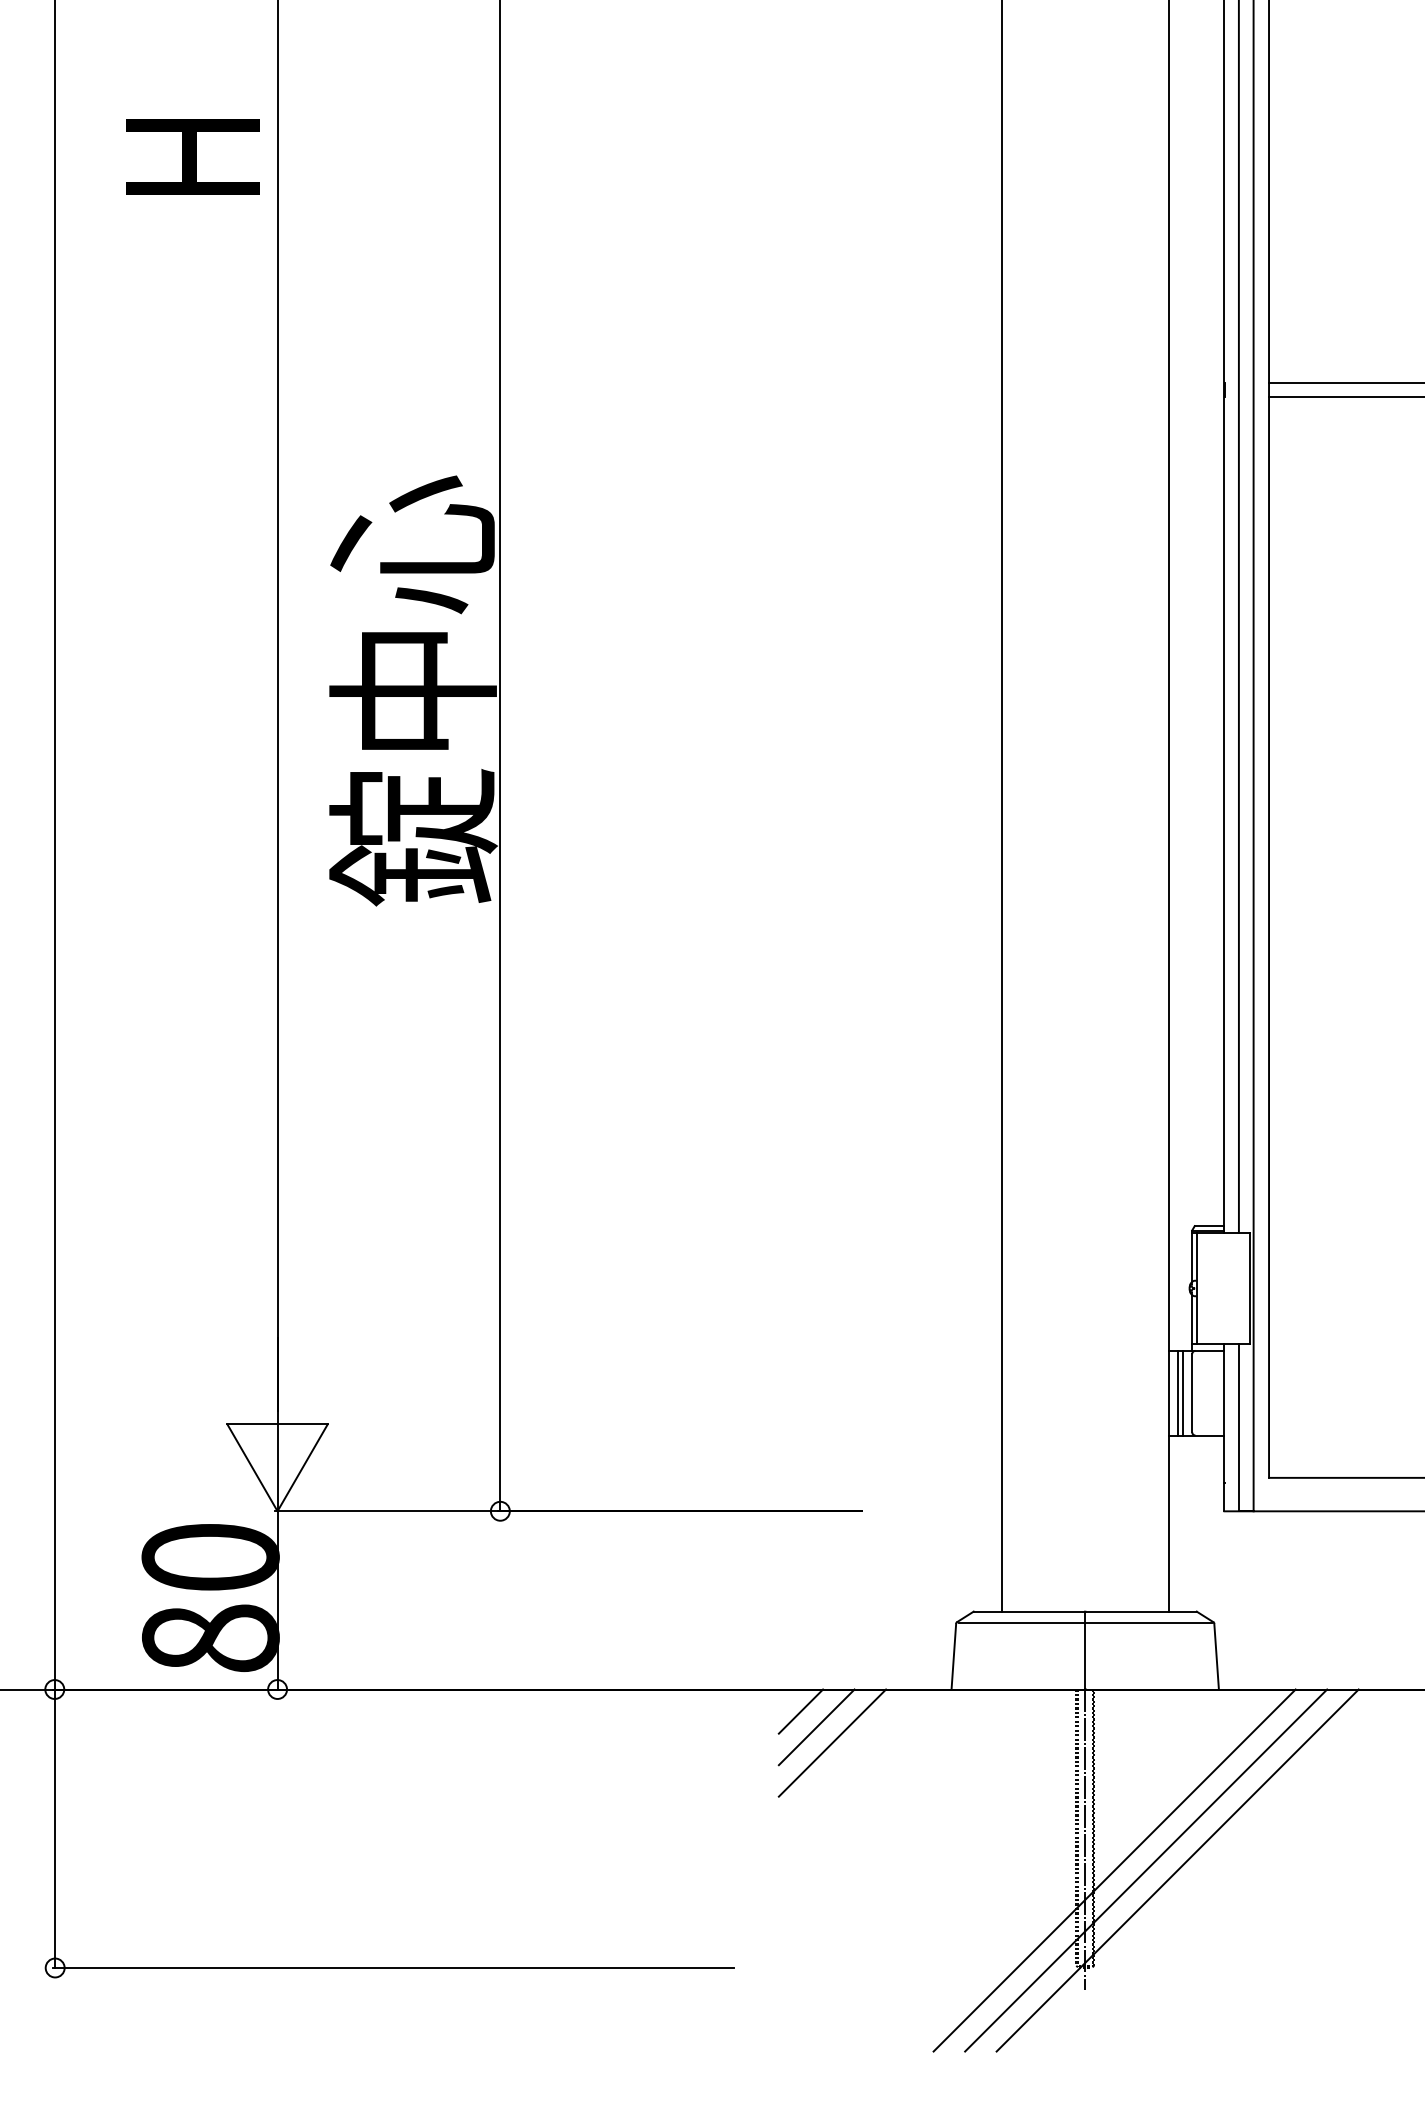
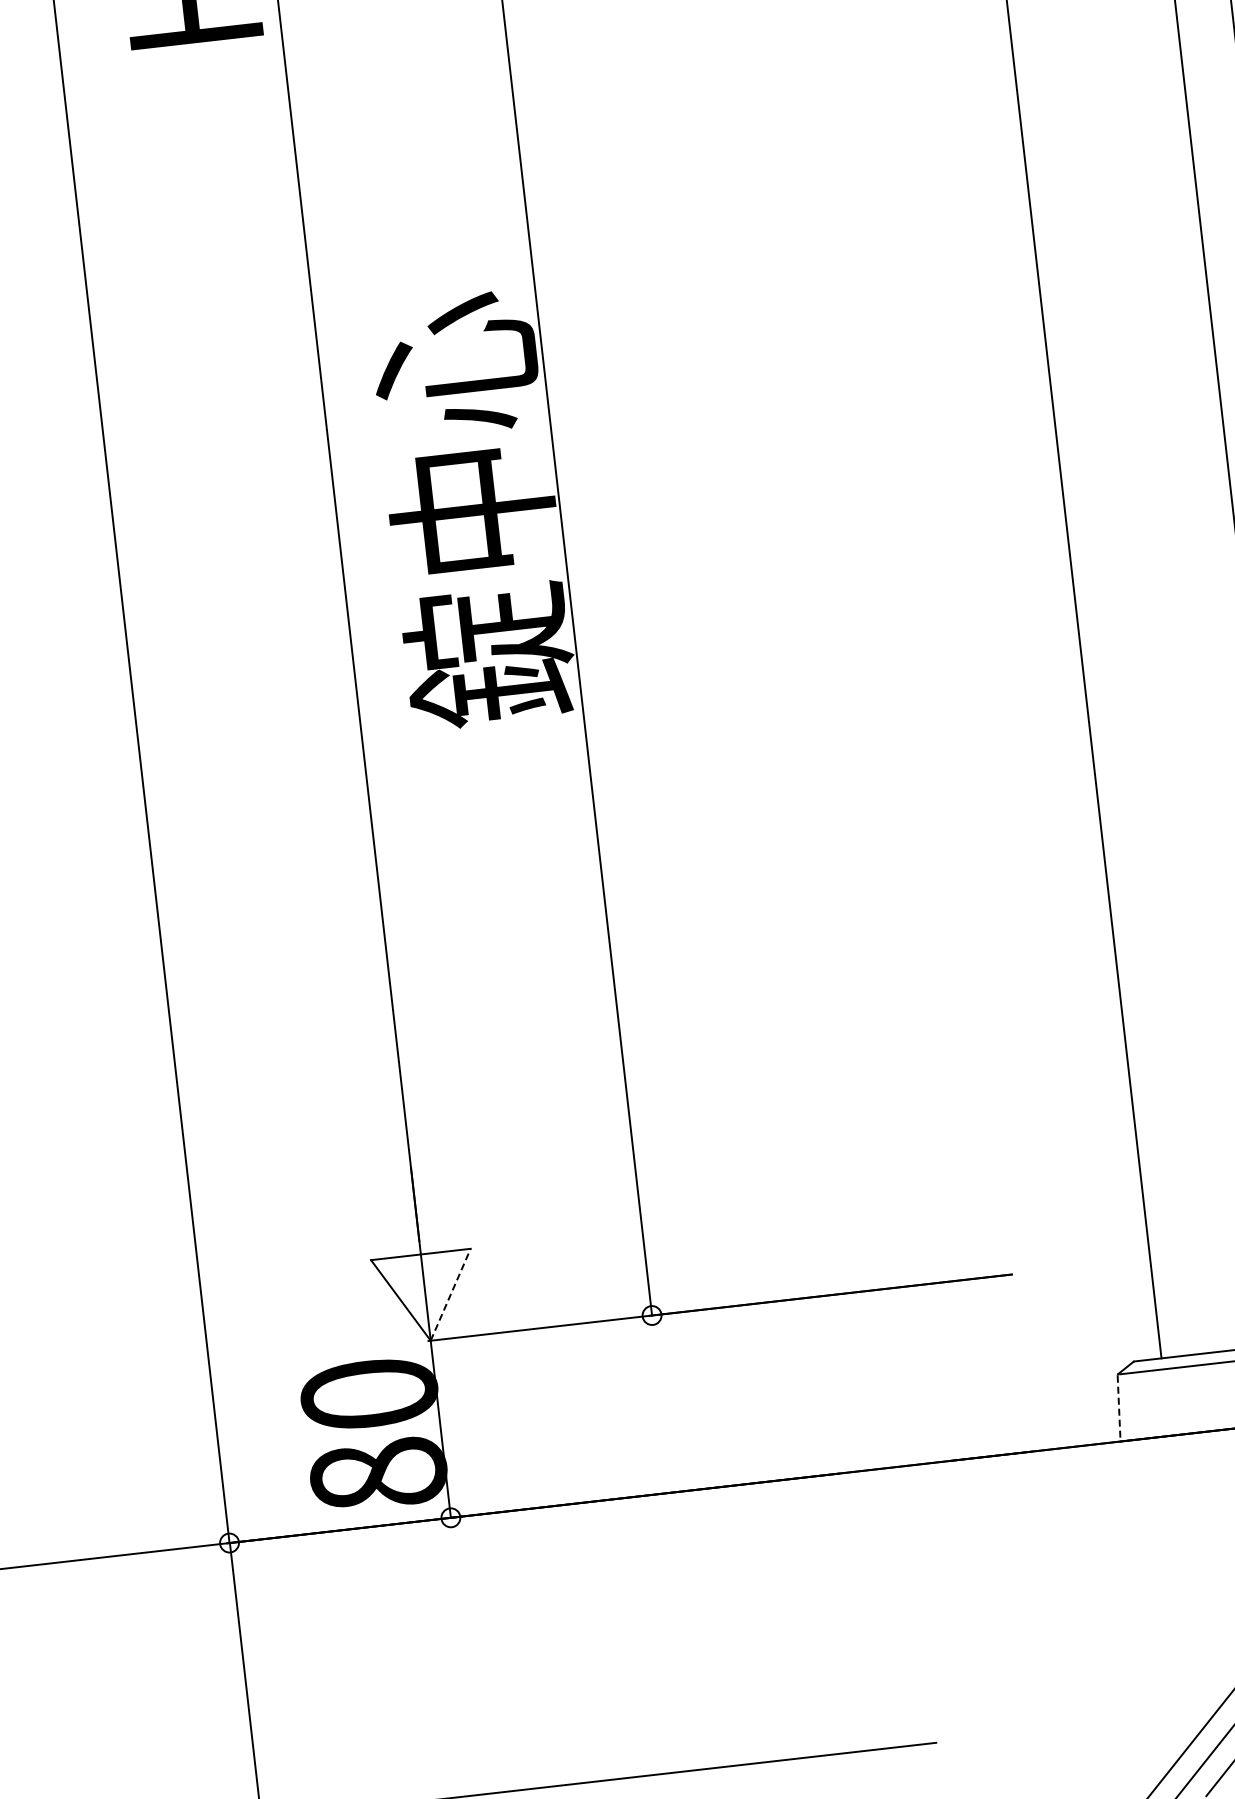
line: (302, 1467) -> (450, 1294), solid -> dashed
line: (953, 1656) -> (1118, 1408), solid -> dashed
line: (800, 1711) -> (972, 1480), removed
line: (816, 1727) -> (990, 1494), removed
line: (832, 1742) -> (1008, 1507), removed

